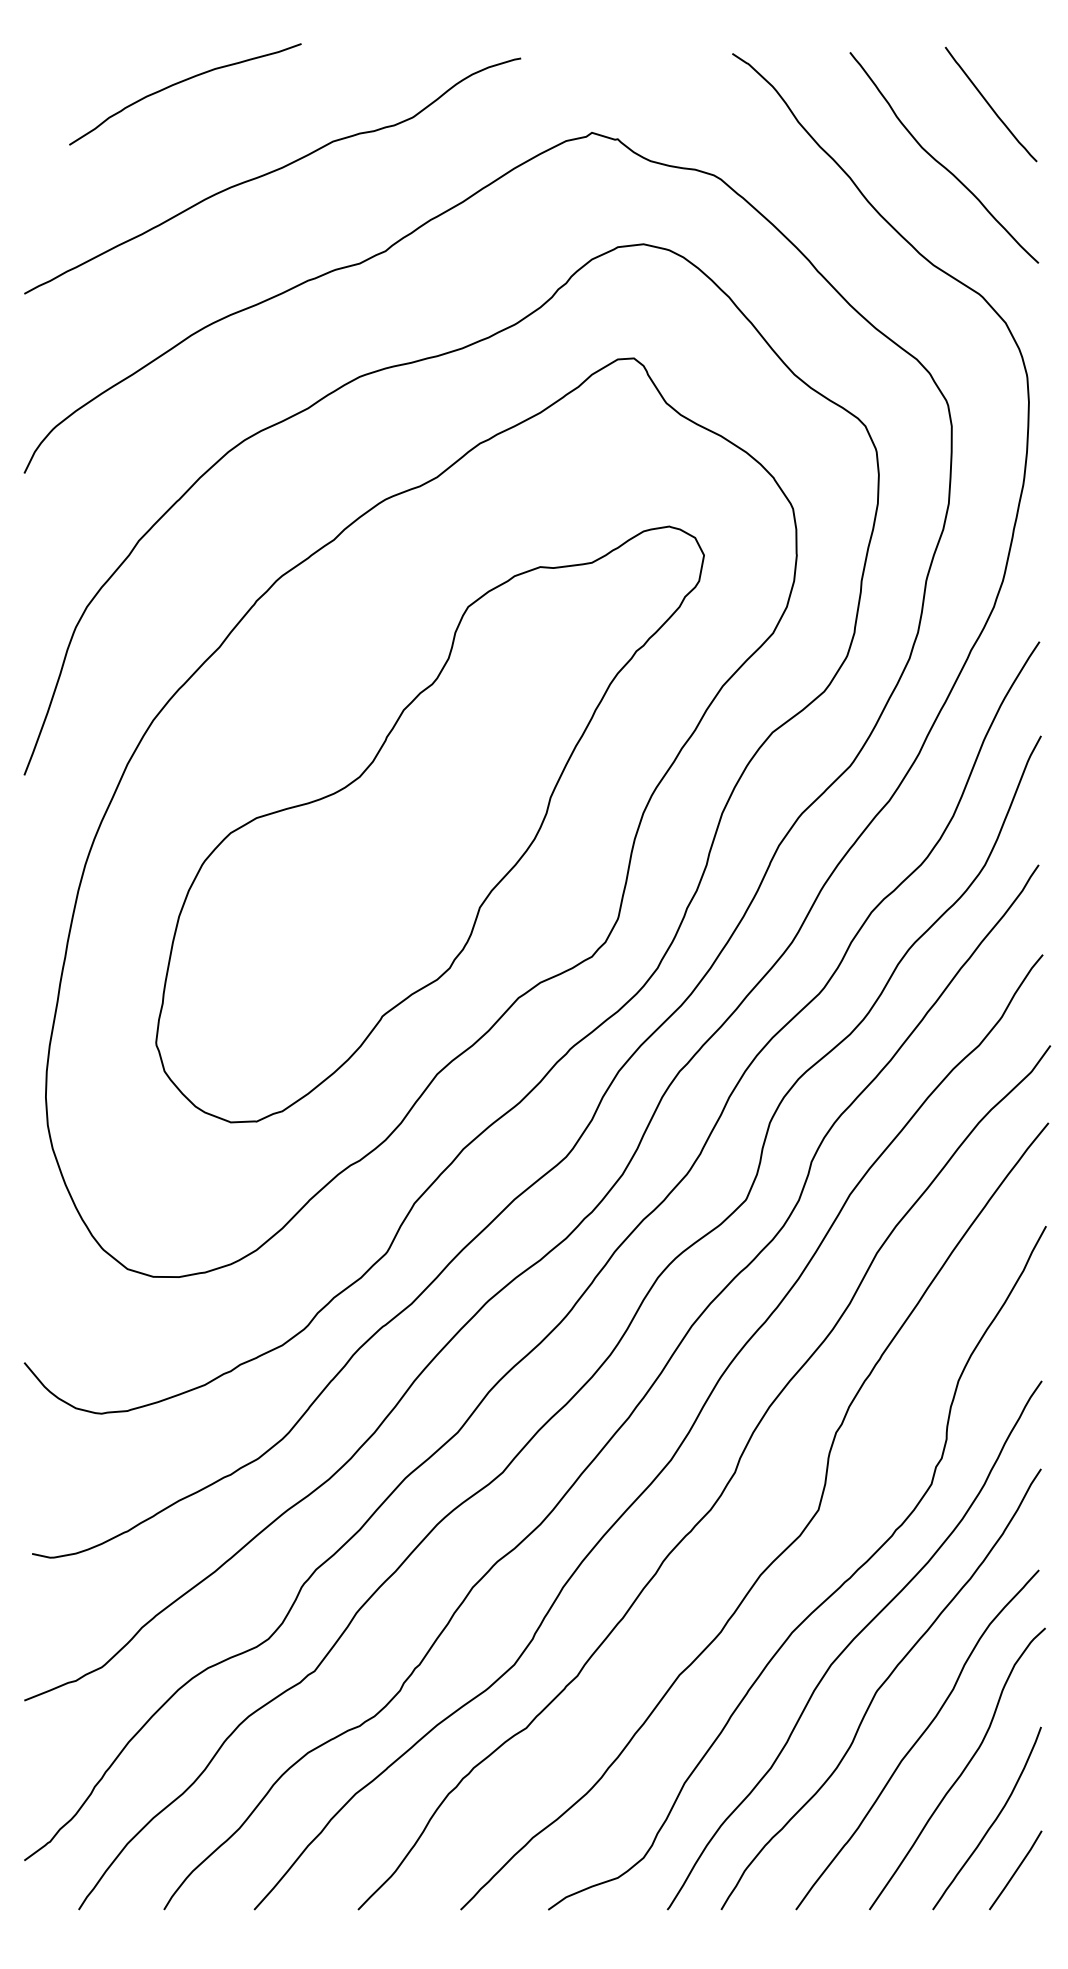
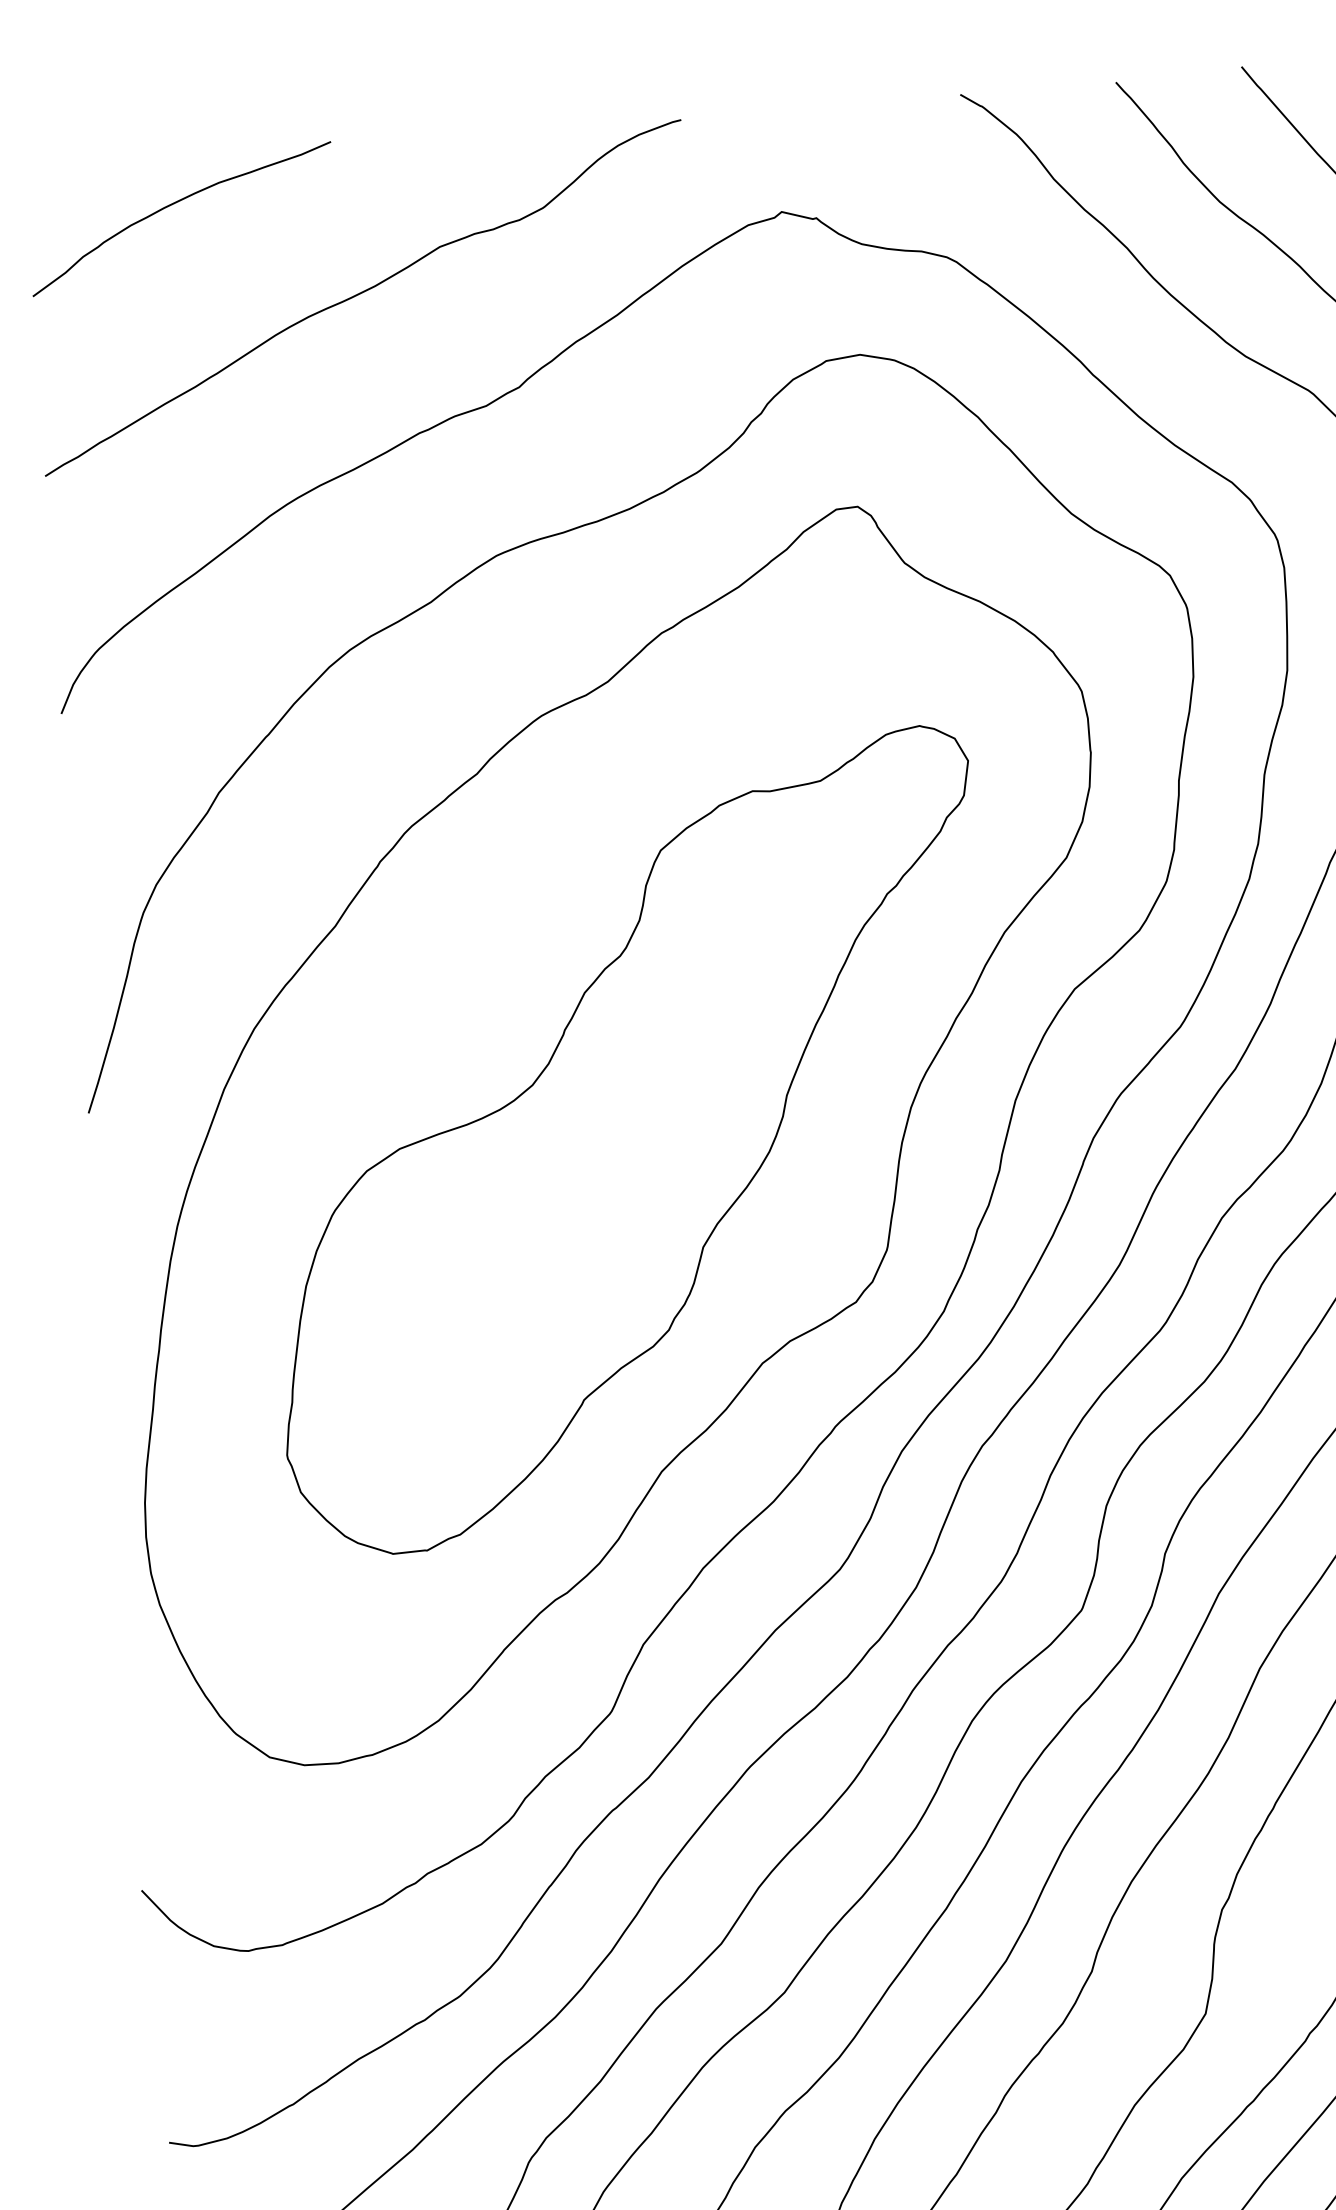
curve: (182, 82) -> (176, 203), moved

